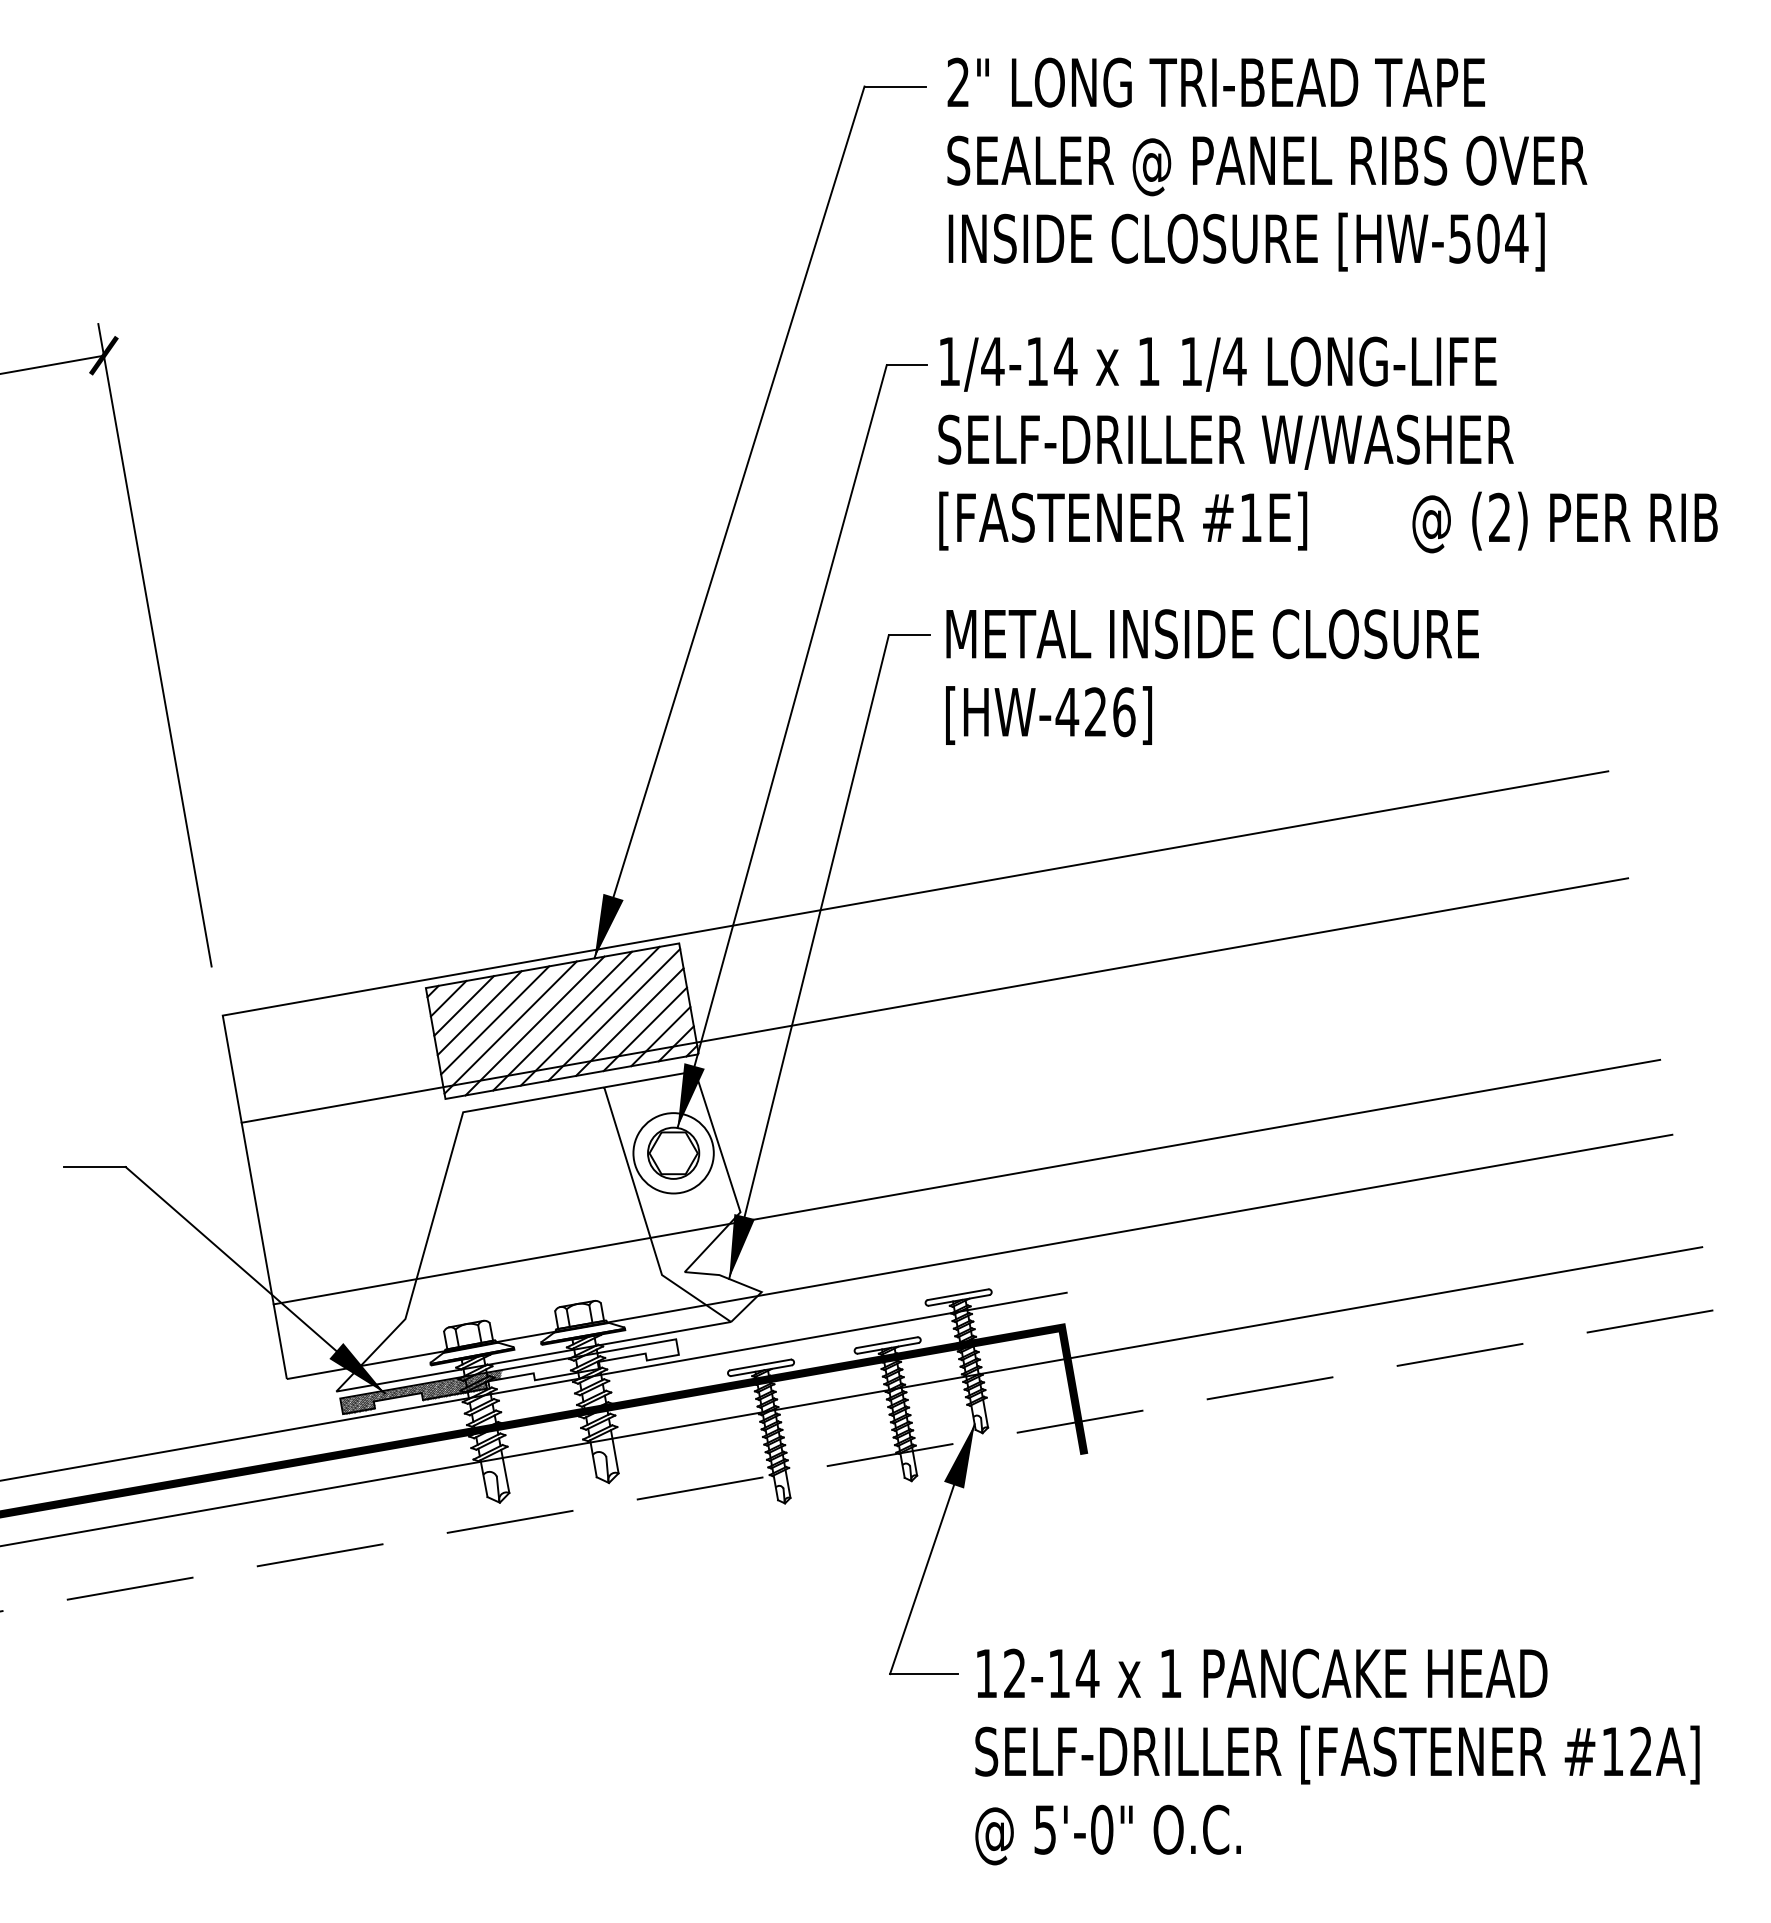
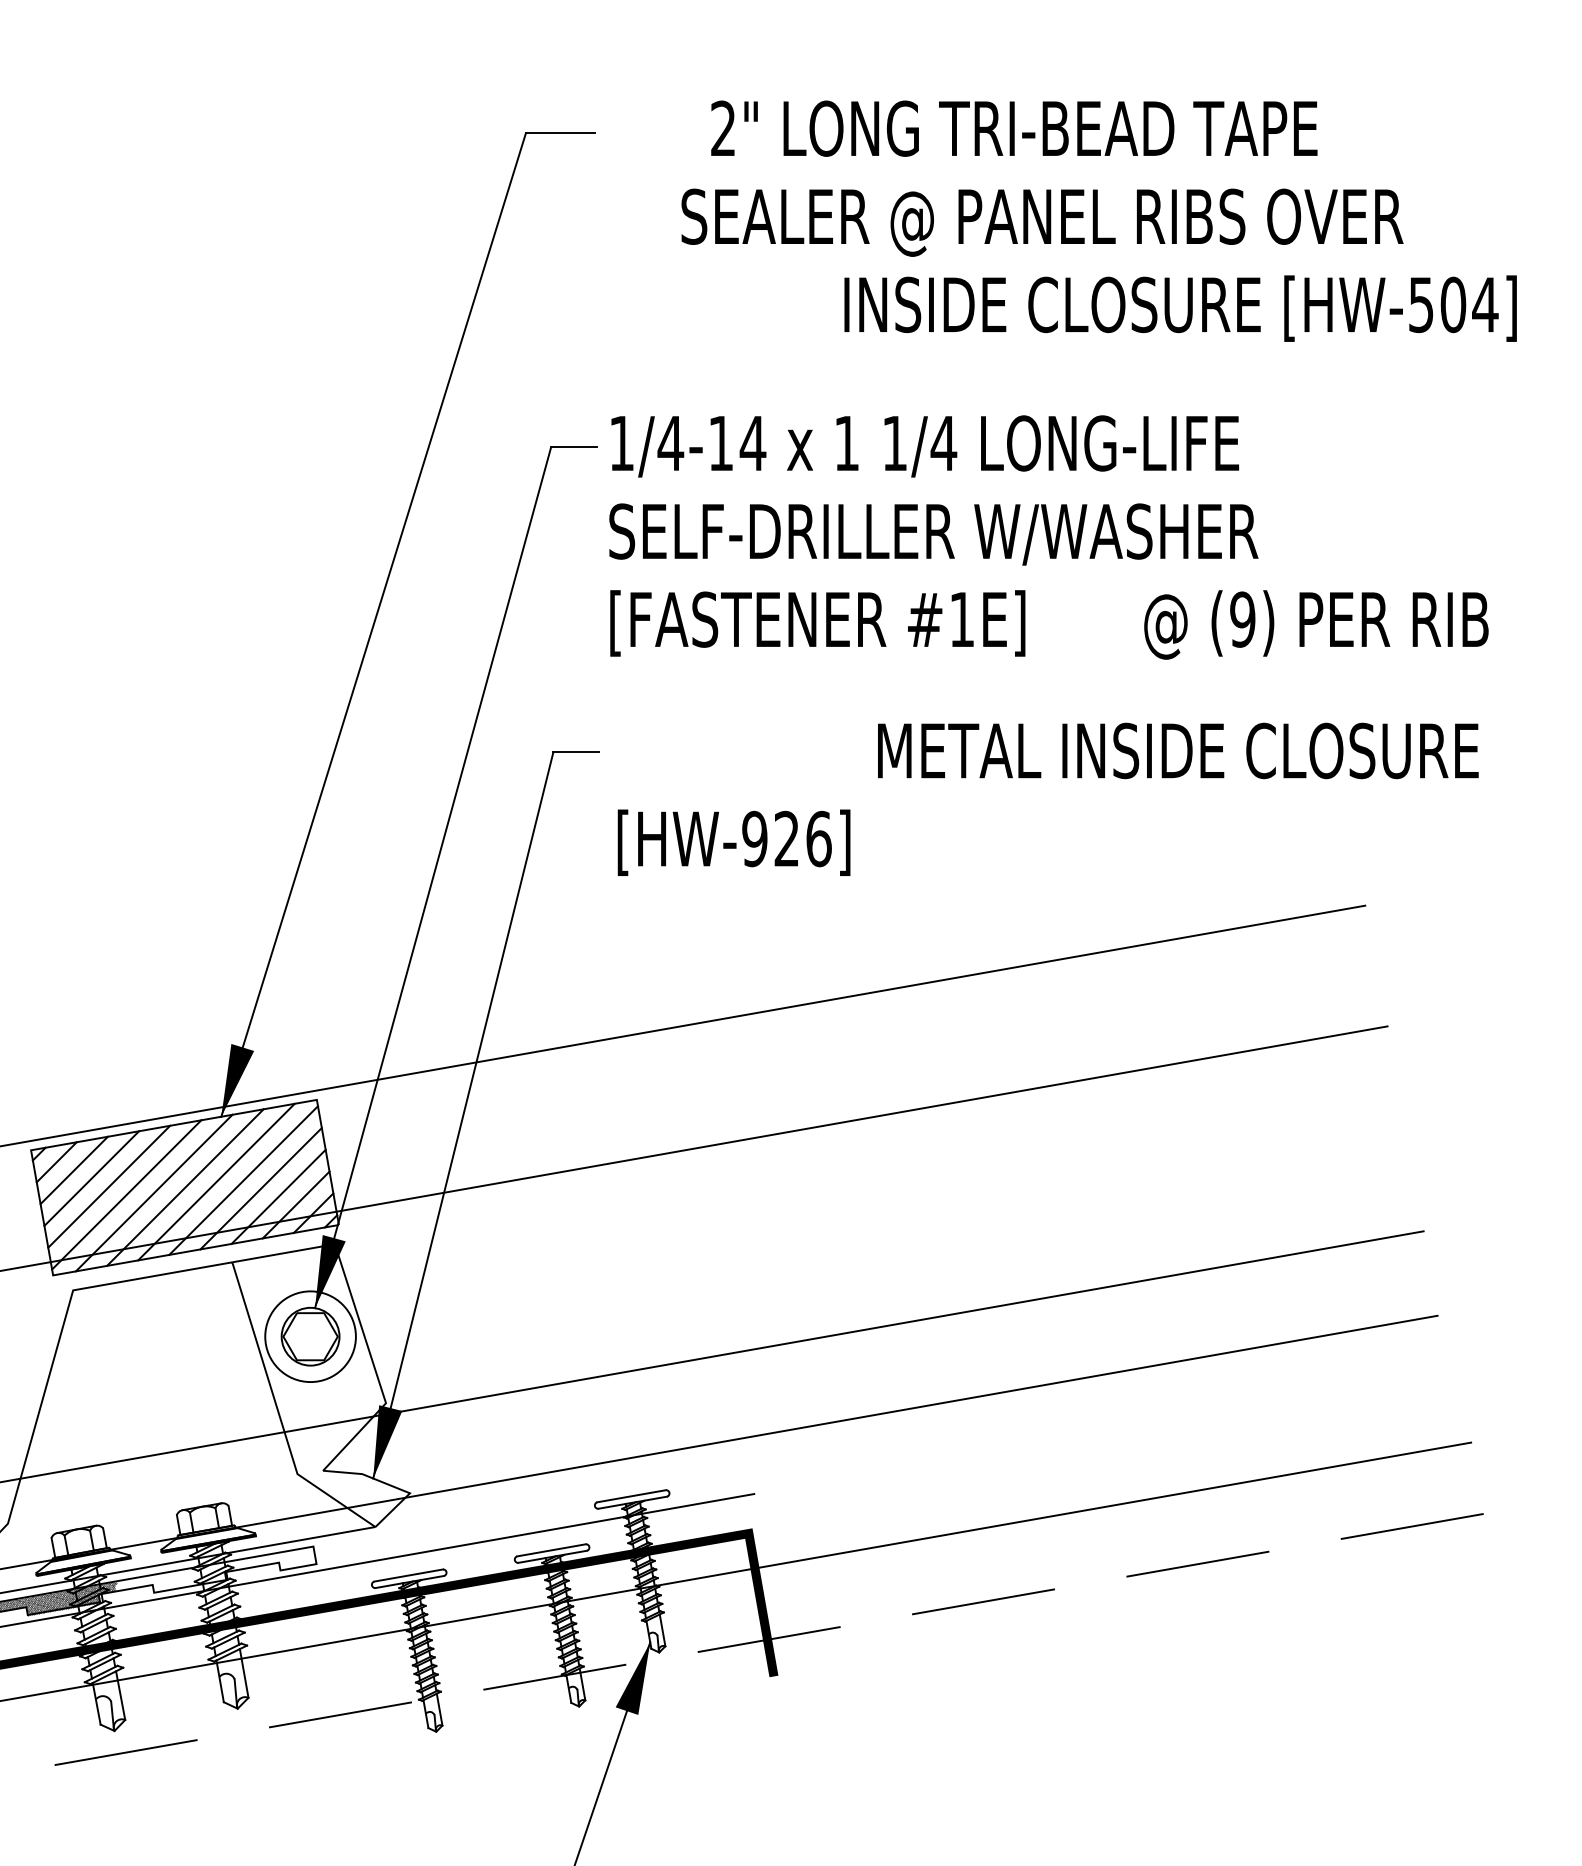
text: (1215, 82) -> (1013, 128), moved
text: (1267, 165) -> (1042, 222), moved
text: (1246, 241) -> (1180, 307), moved
text: (1499, 517) -> (1242, 619), (2) -> (9)
text: (1212, 634) -> (1178, 751), moved
text: (1067, 712) -> (754, 839), [HW-426] -> [HW-926]

